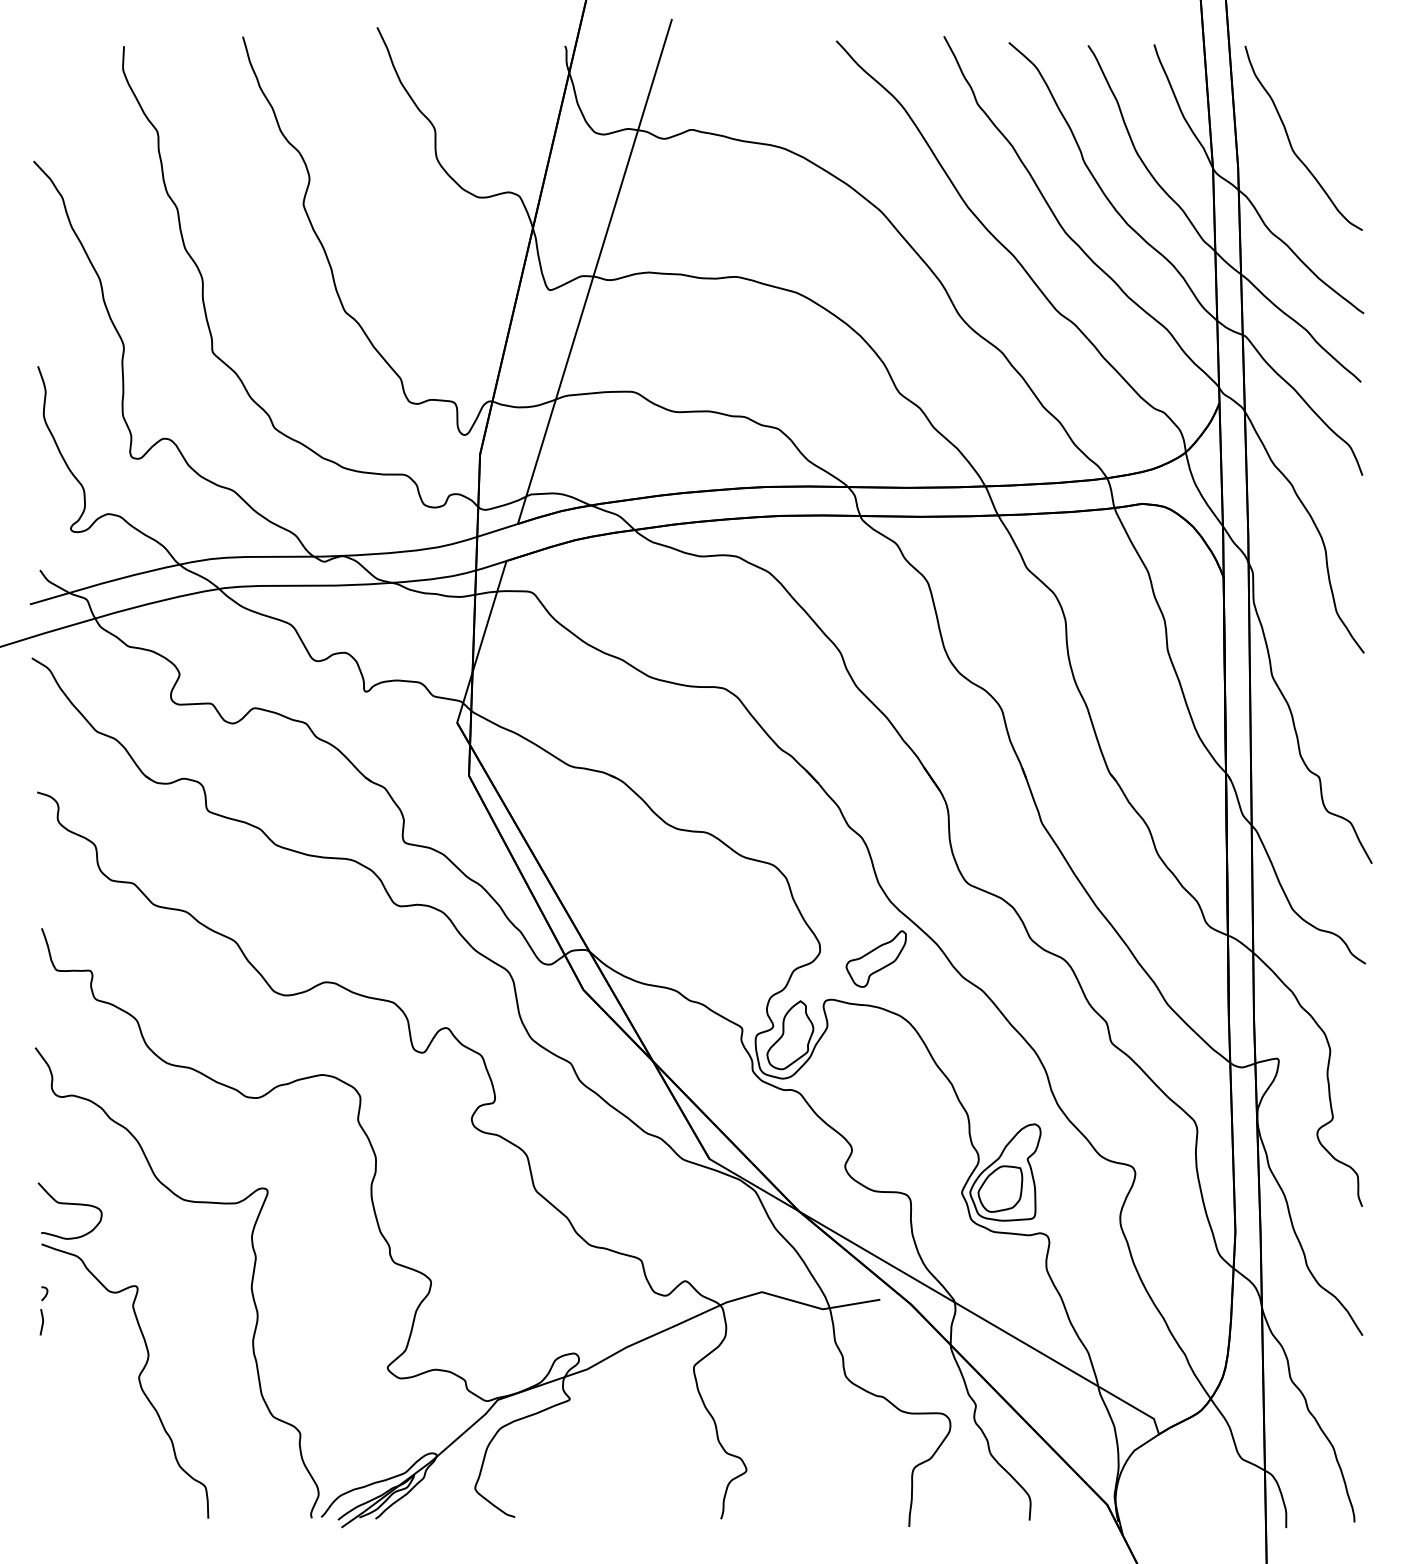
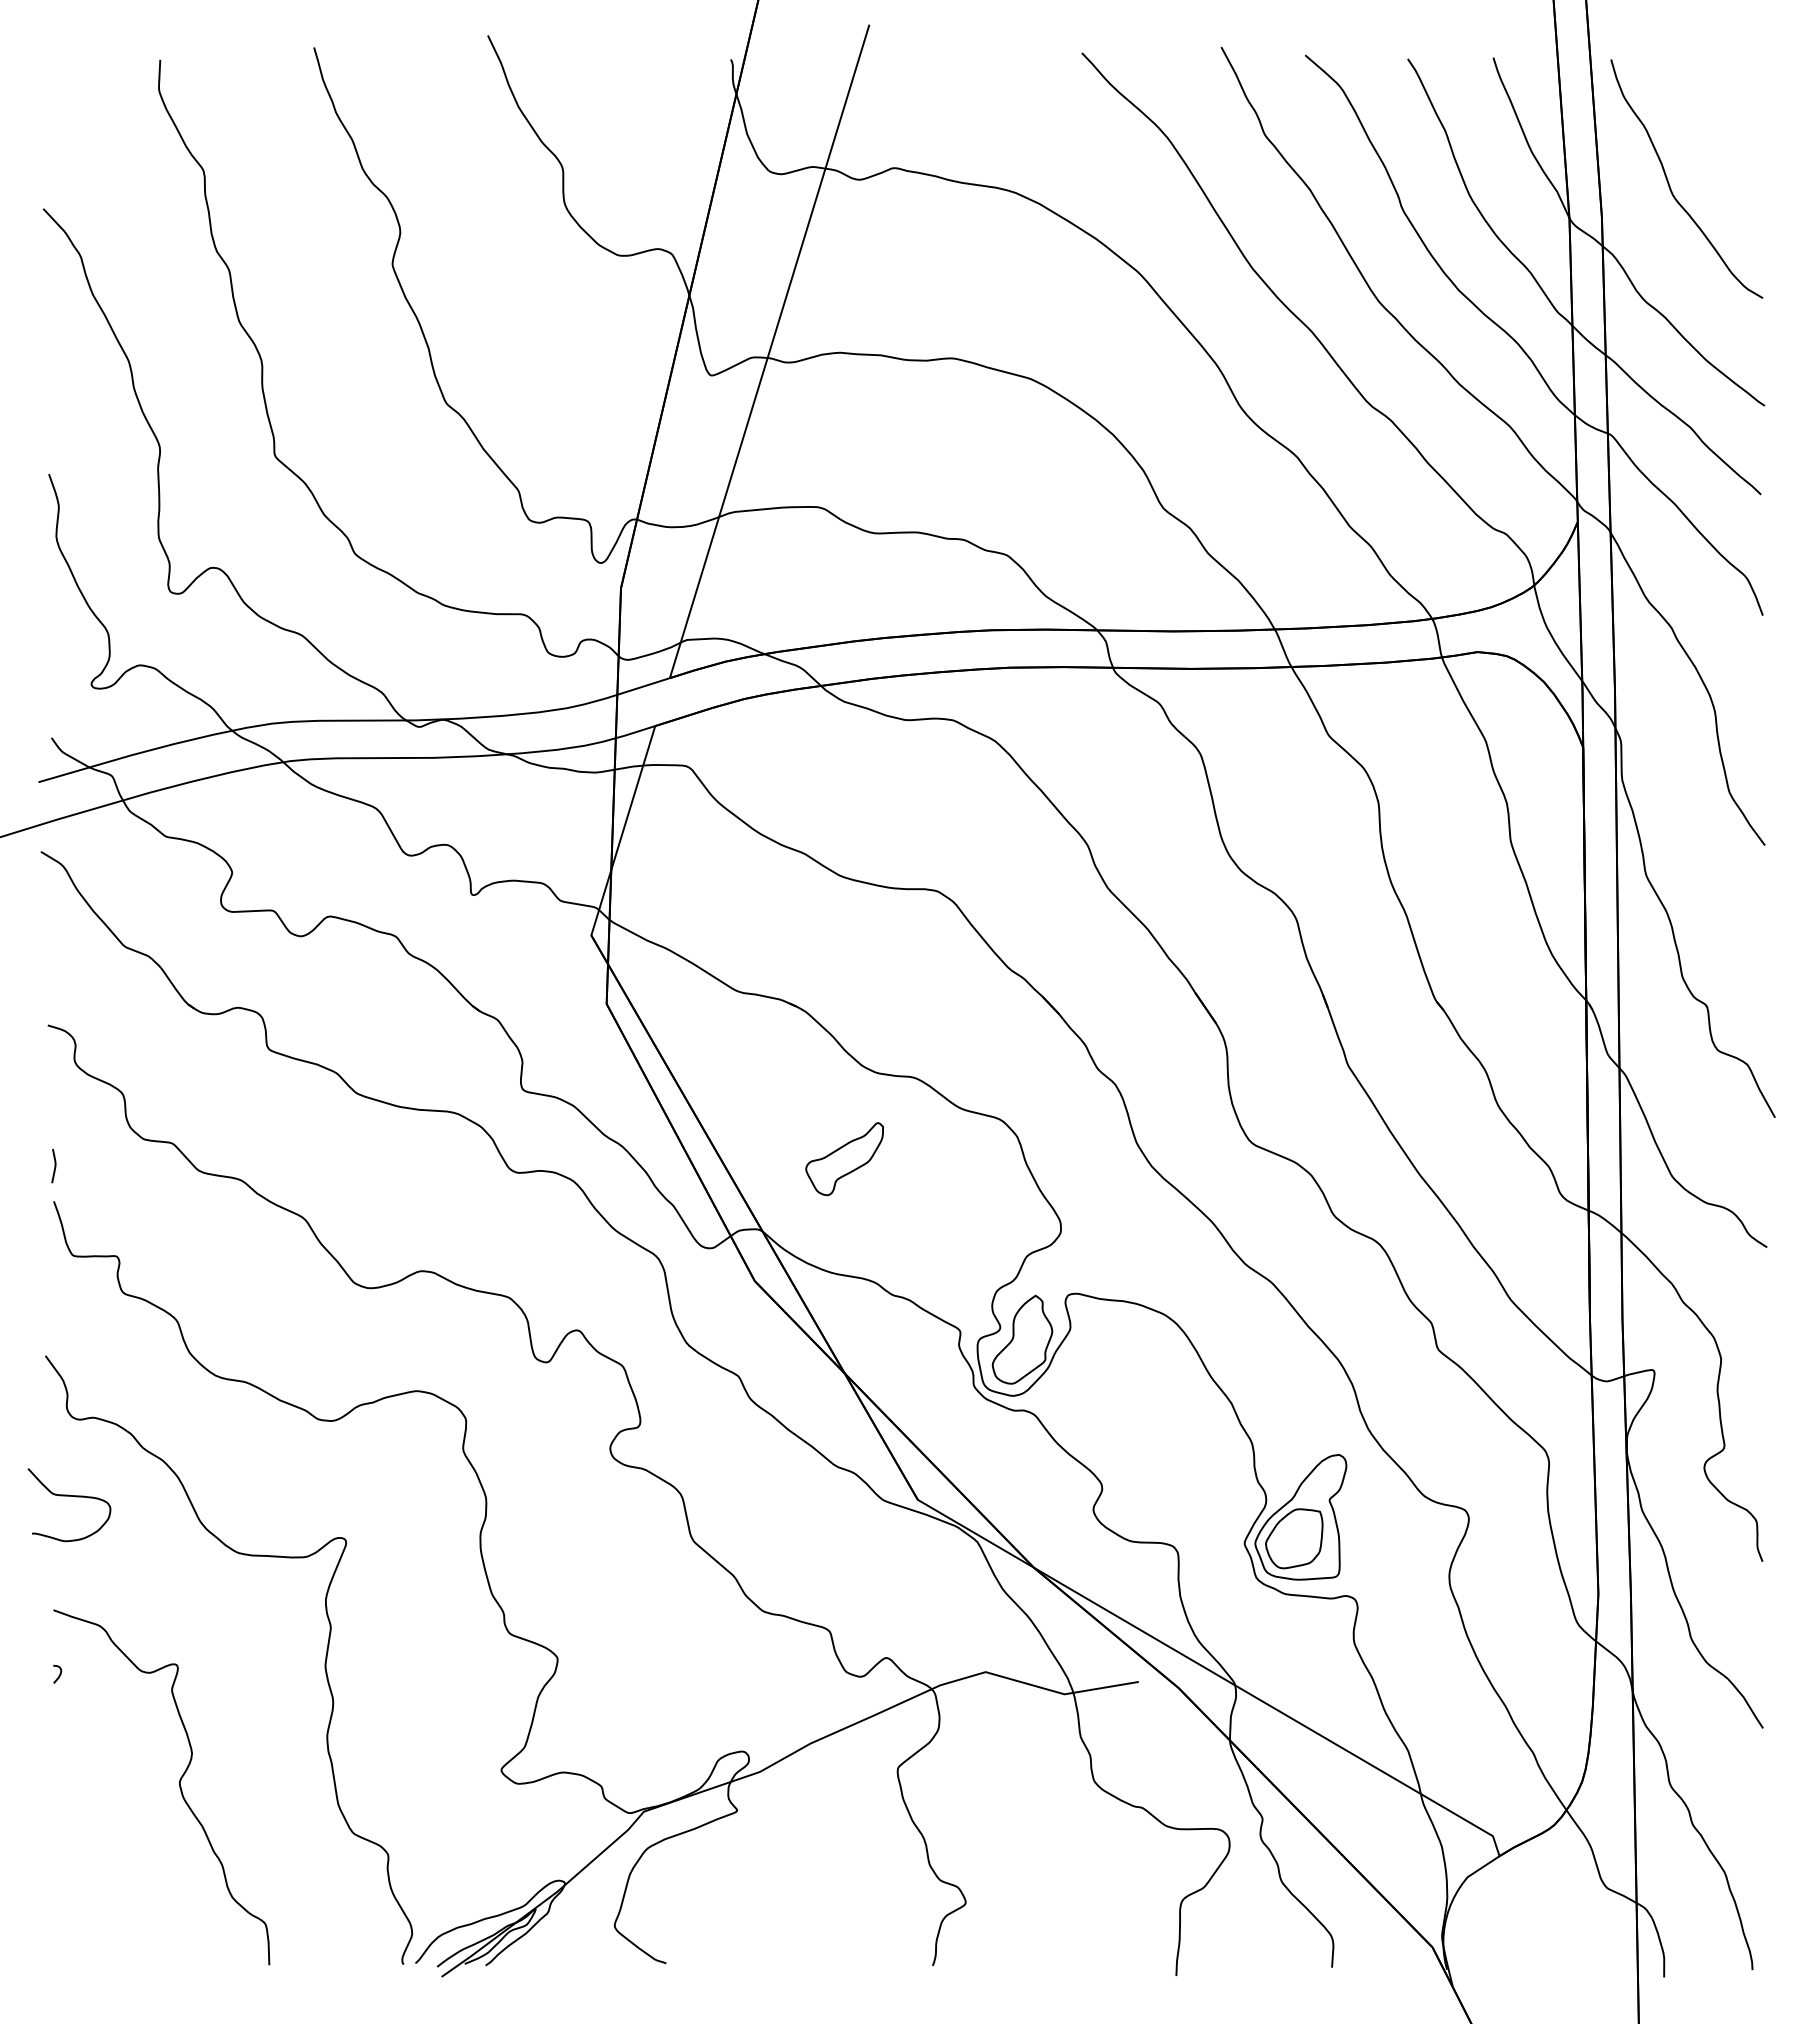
part: (876, 959) -> (844, 1159), moved
curve: (70, 1204) -> (69, 1496), moved
line: (42, 1322) -> (54, 1166), moved

